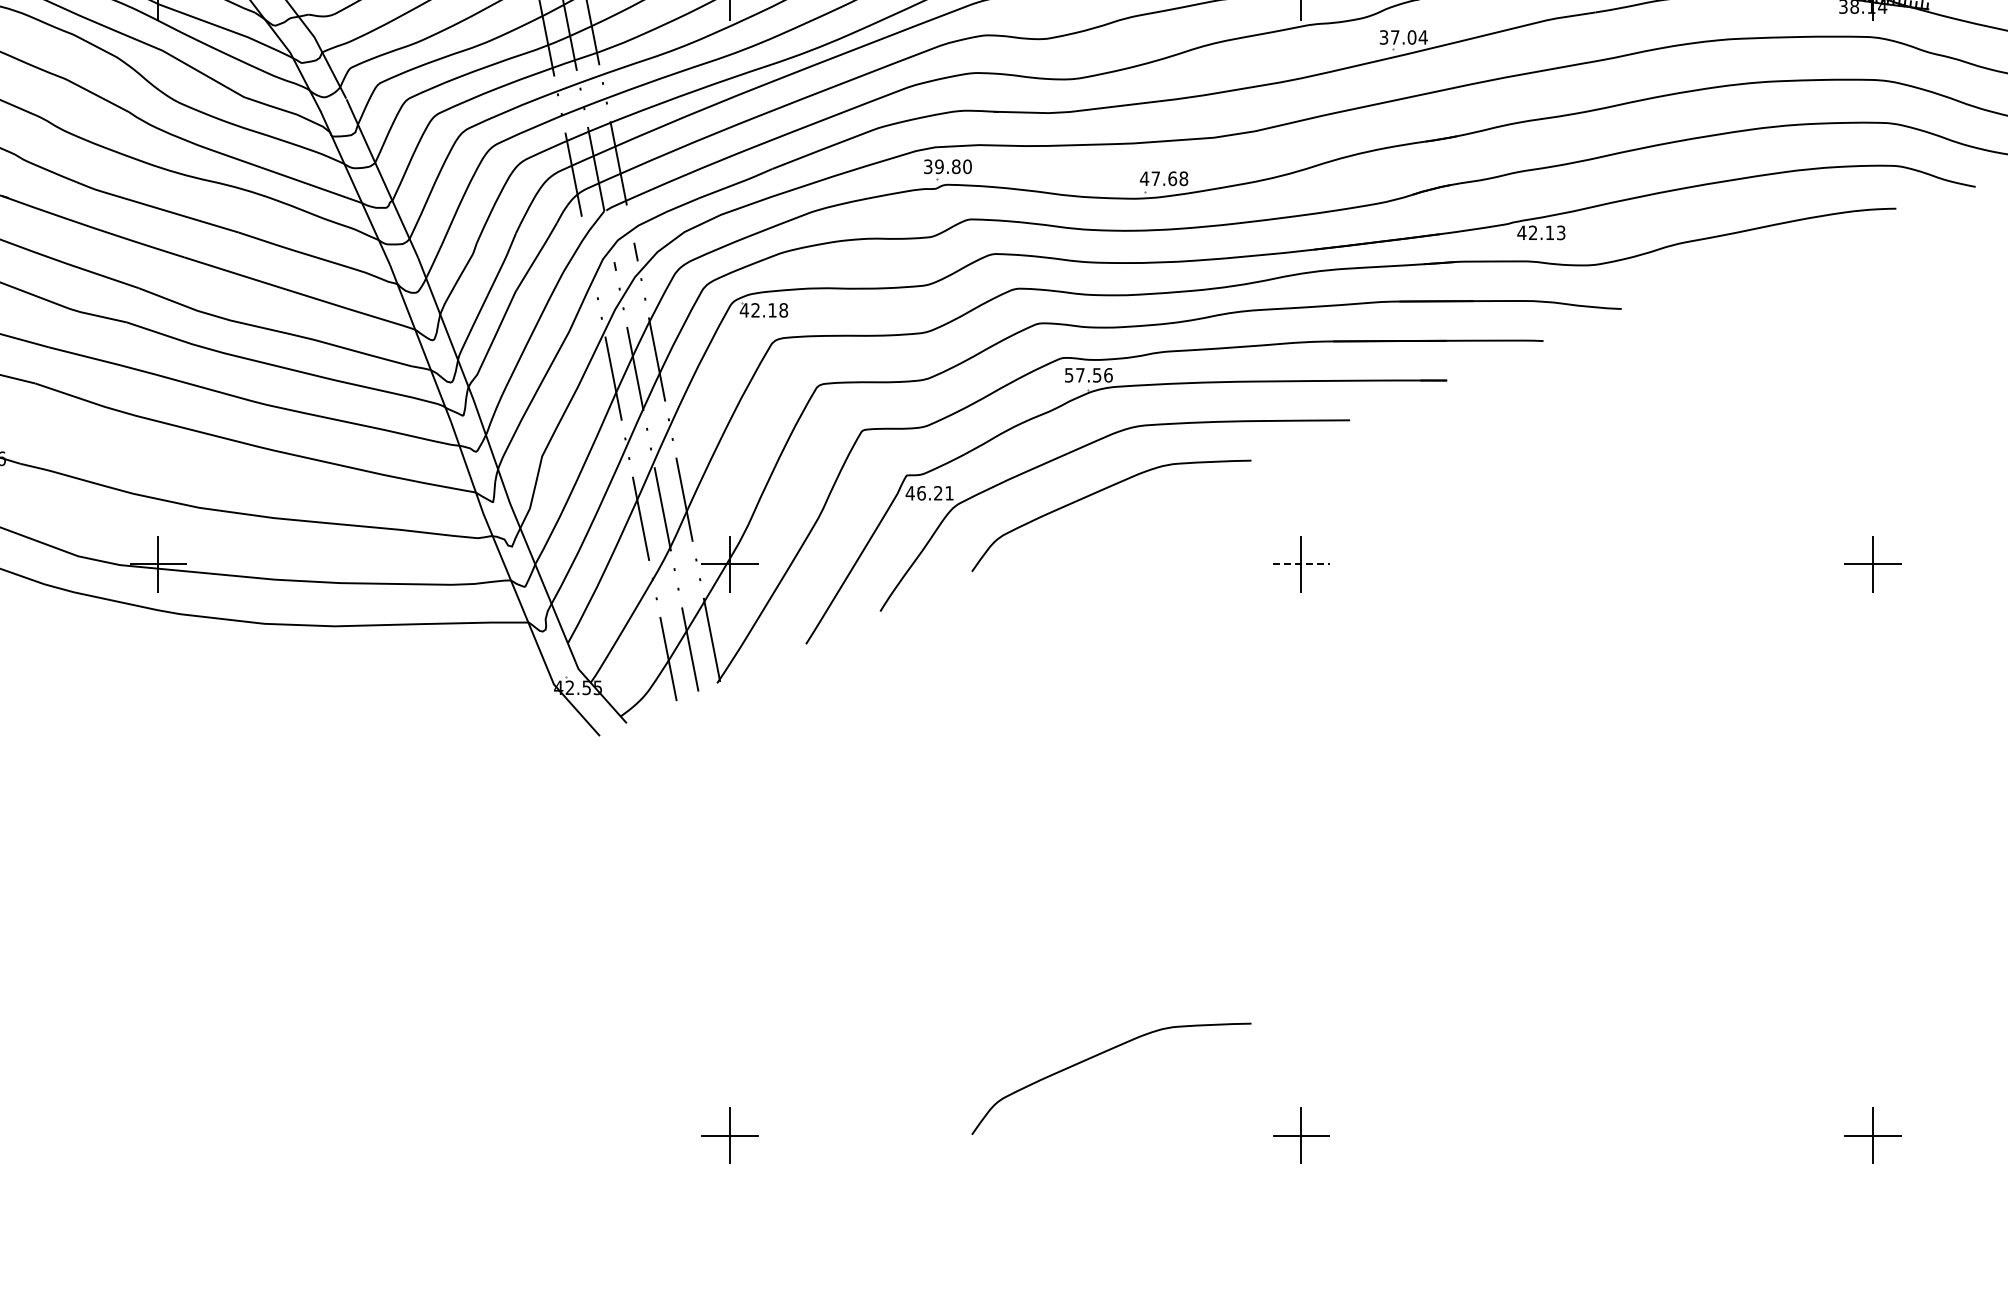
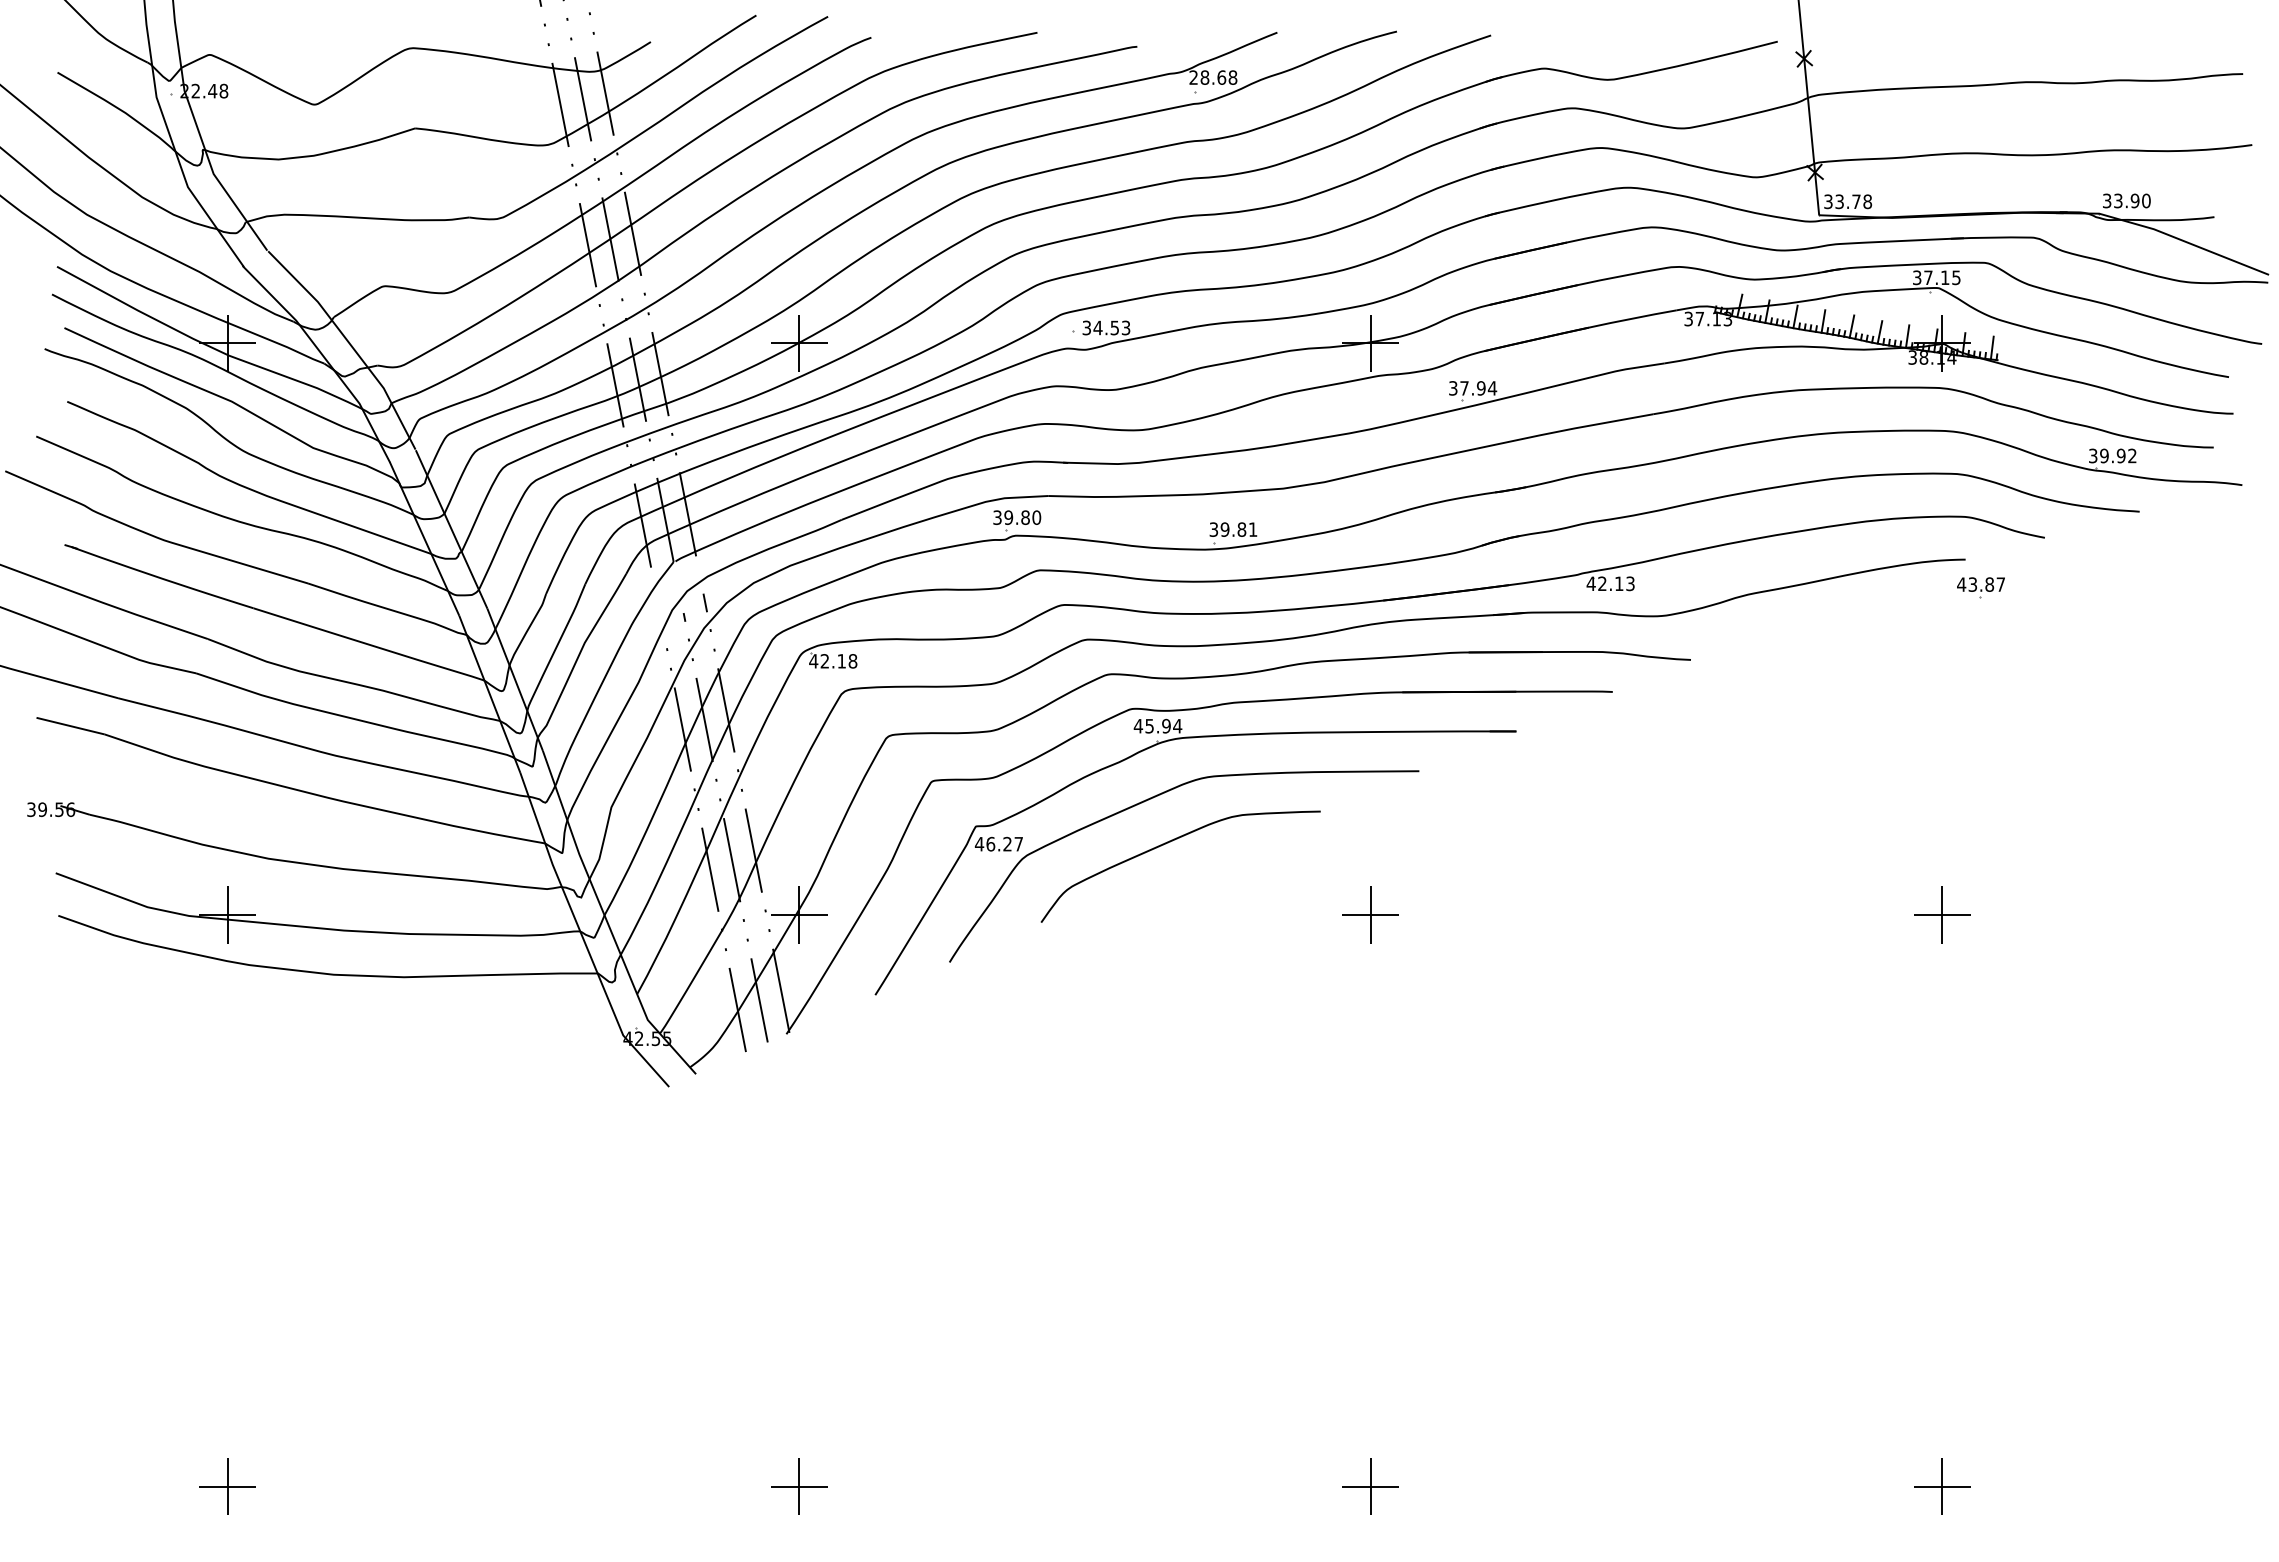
text: (1412, 37) -> (1481, 388), 37.04 -> 37.94
text: (1164, 178) -> (1233, 529), 47.68 -> 39.81
part: (1911, 236) -> (1980, 587), added
text: (1088, 374) -> (1157, 725), 57.56 -> 45.94
text: (949, 493) -> (1018, 844), 46.21 -> 46.27
line: (1301, 563) -> (1370, 914), dashed -> solid
curve: (1099, 1055) -> (1168, 1406), removed
part: (158, 1135) -> (227, 1486), added

